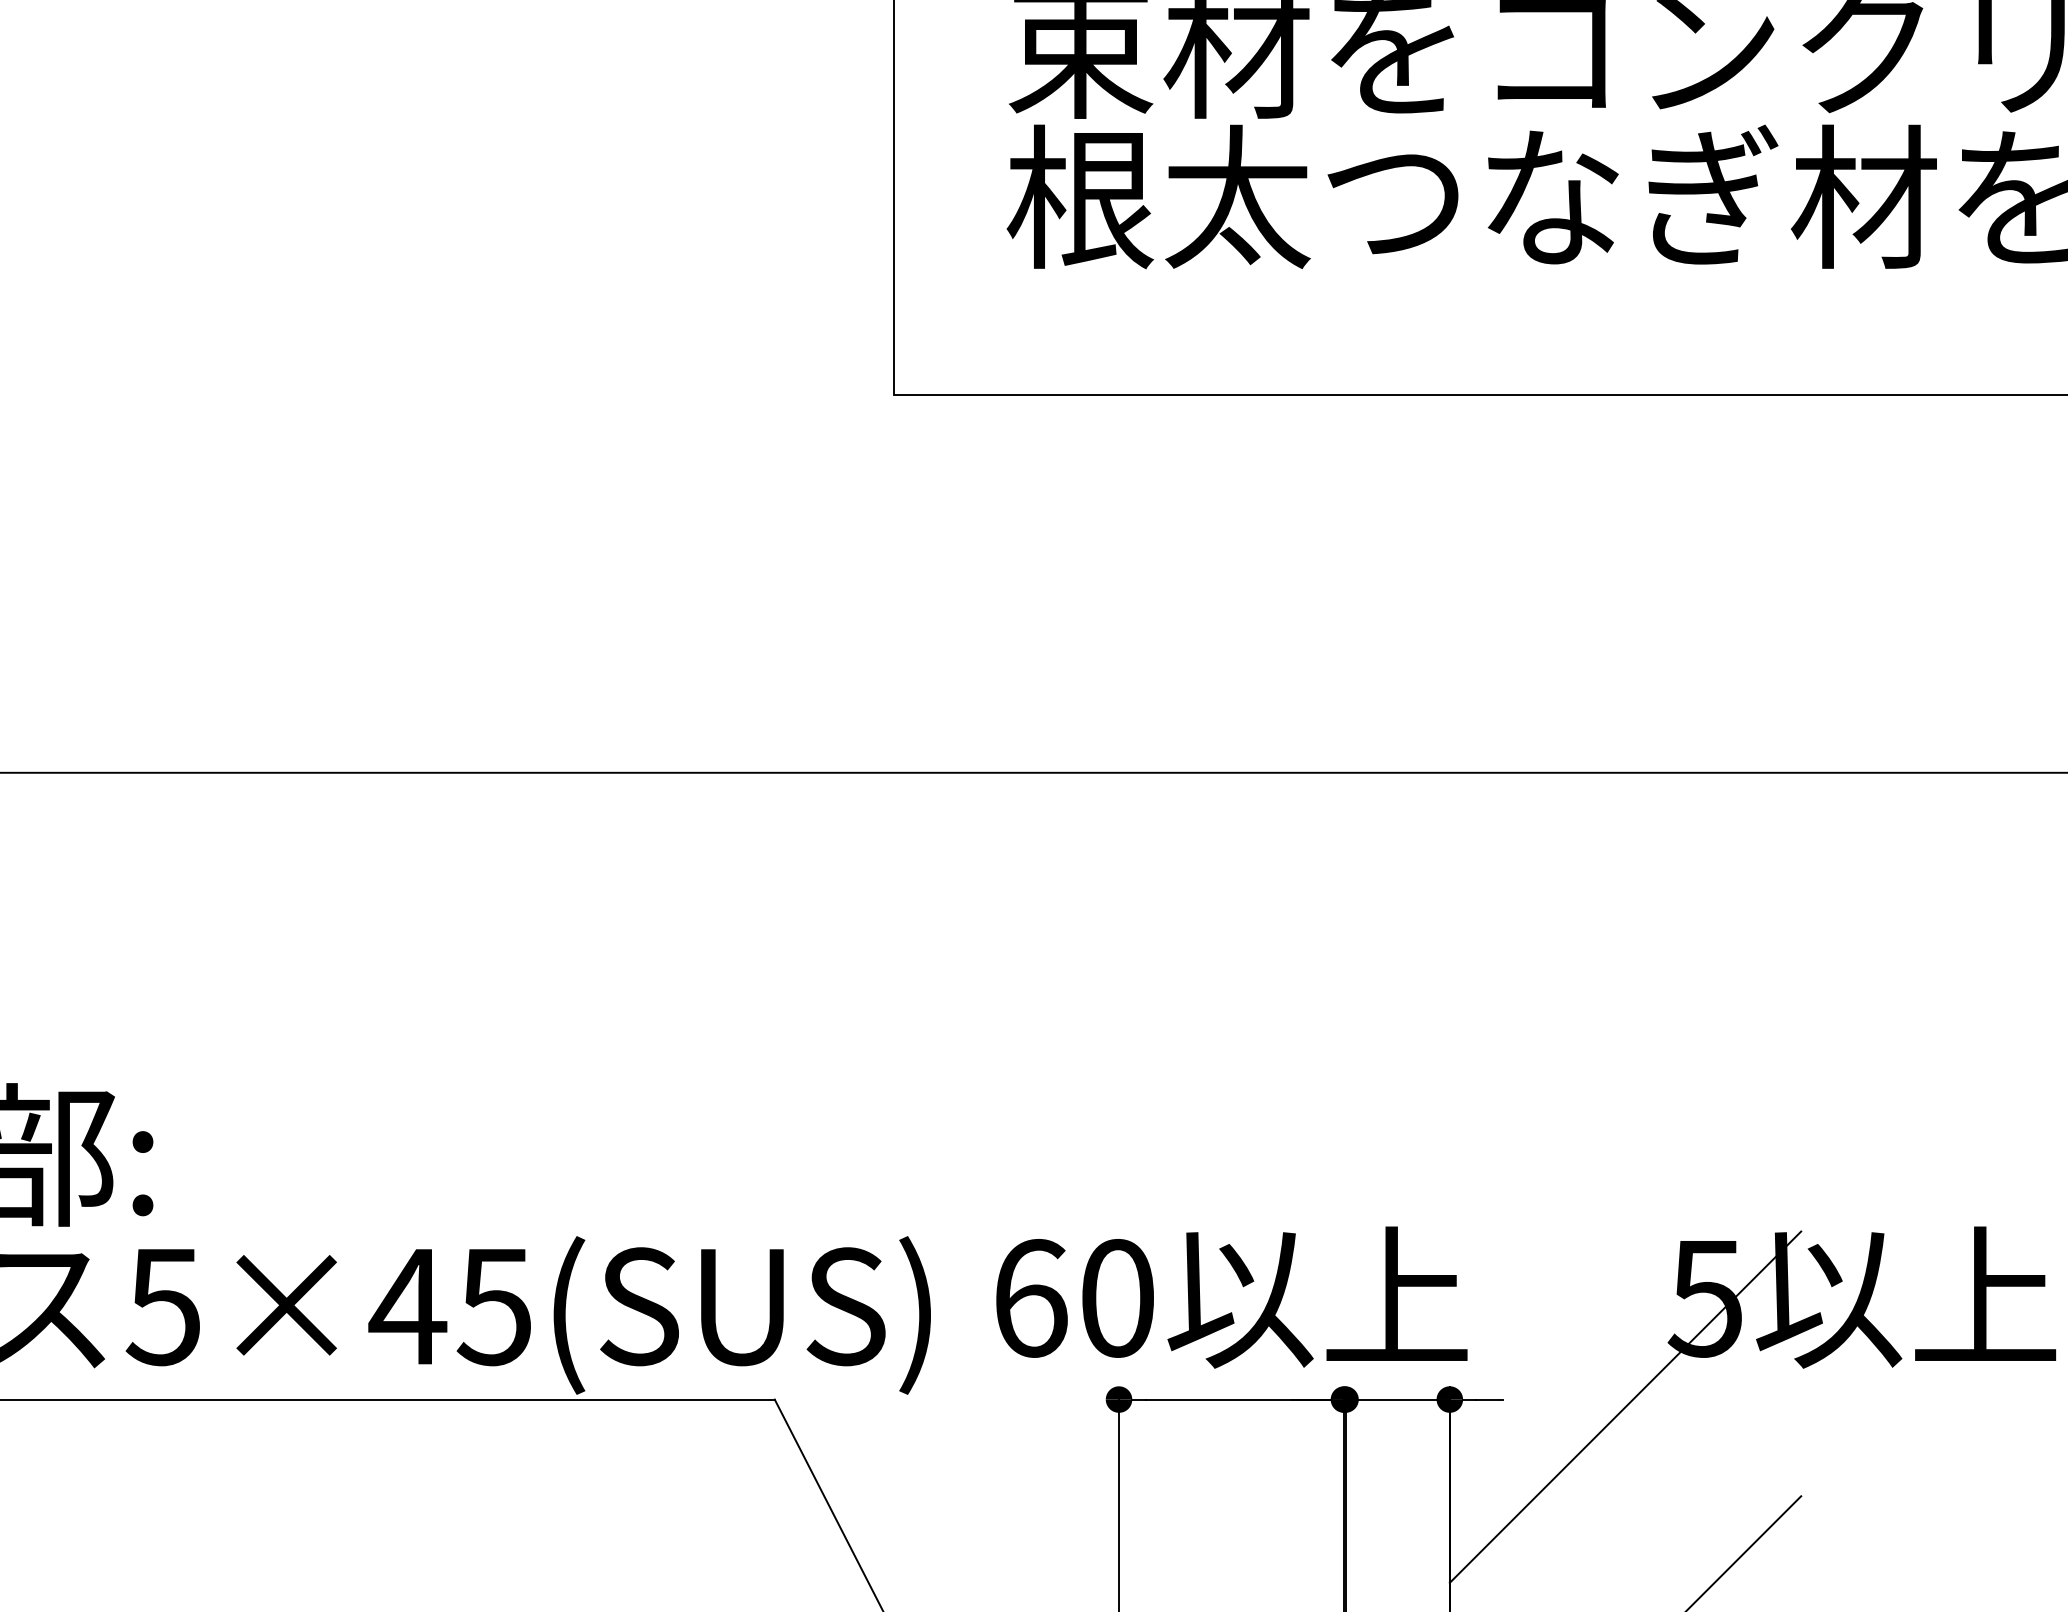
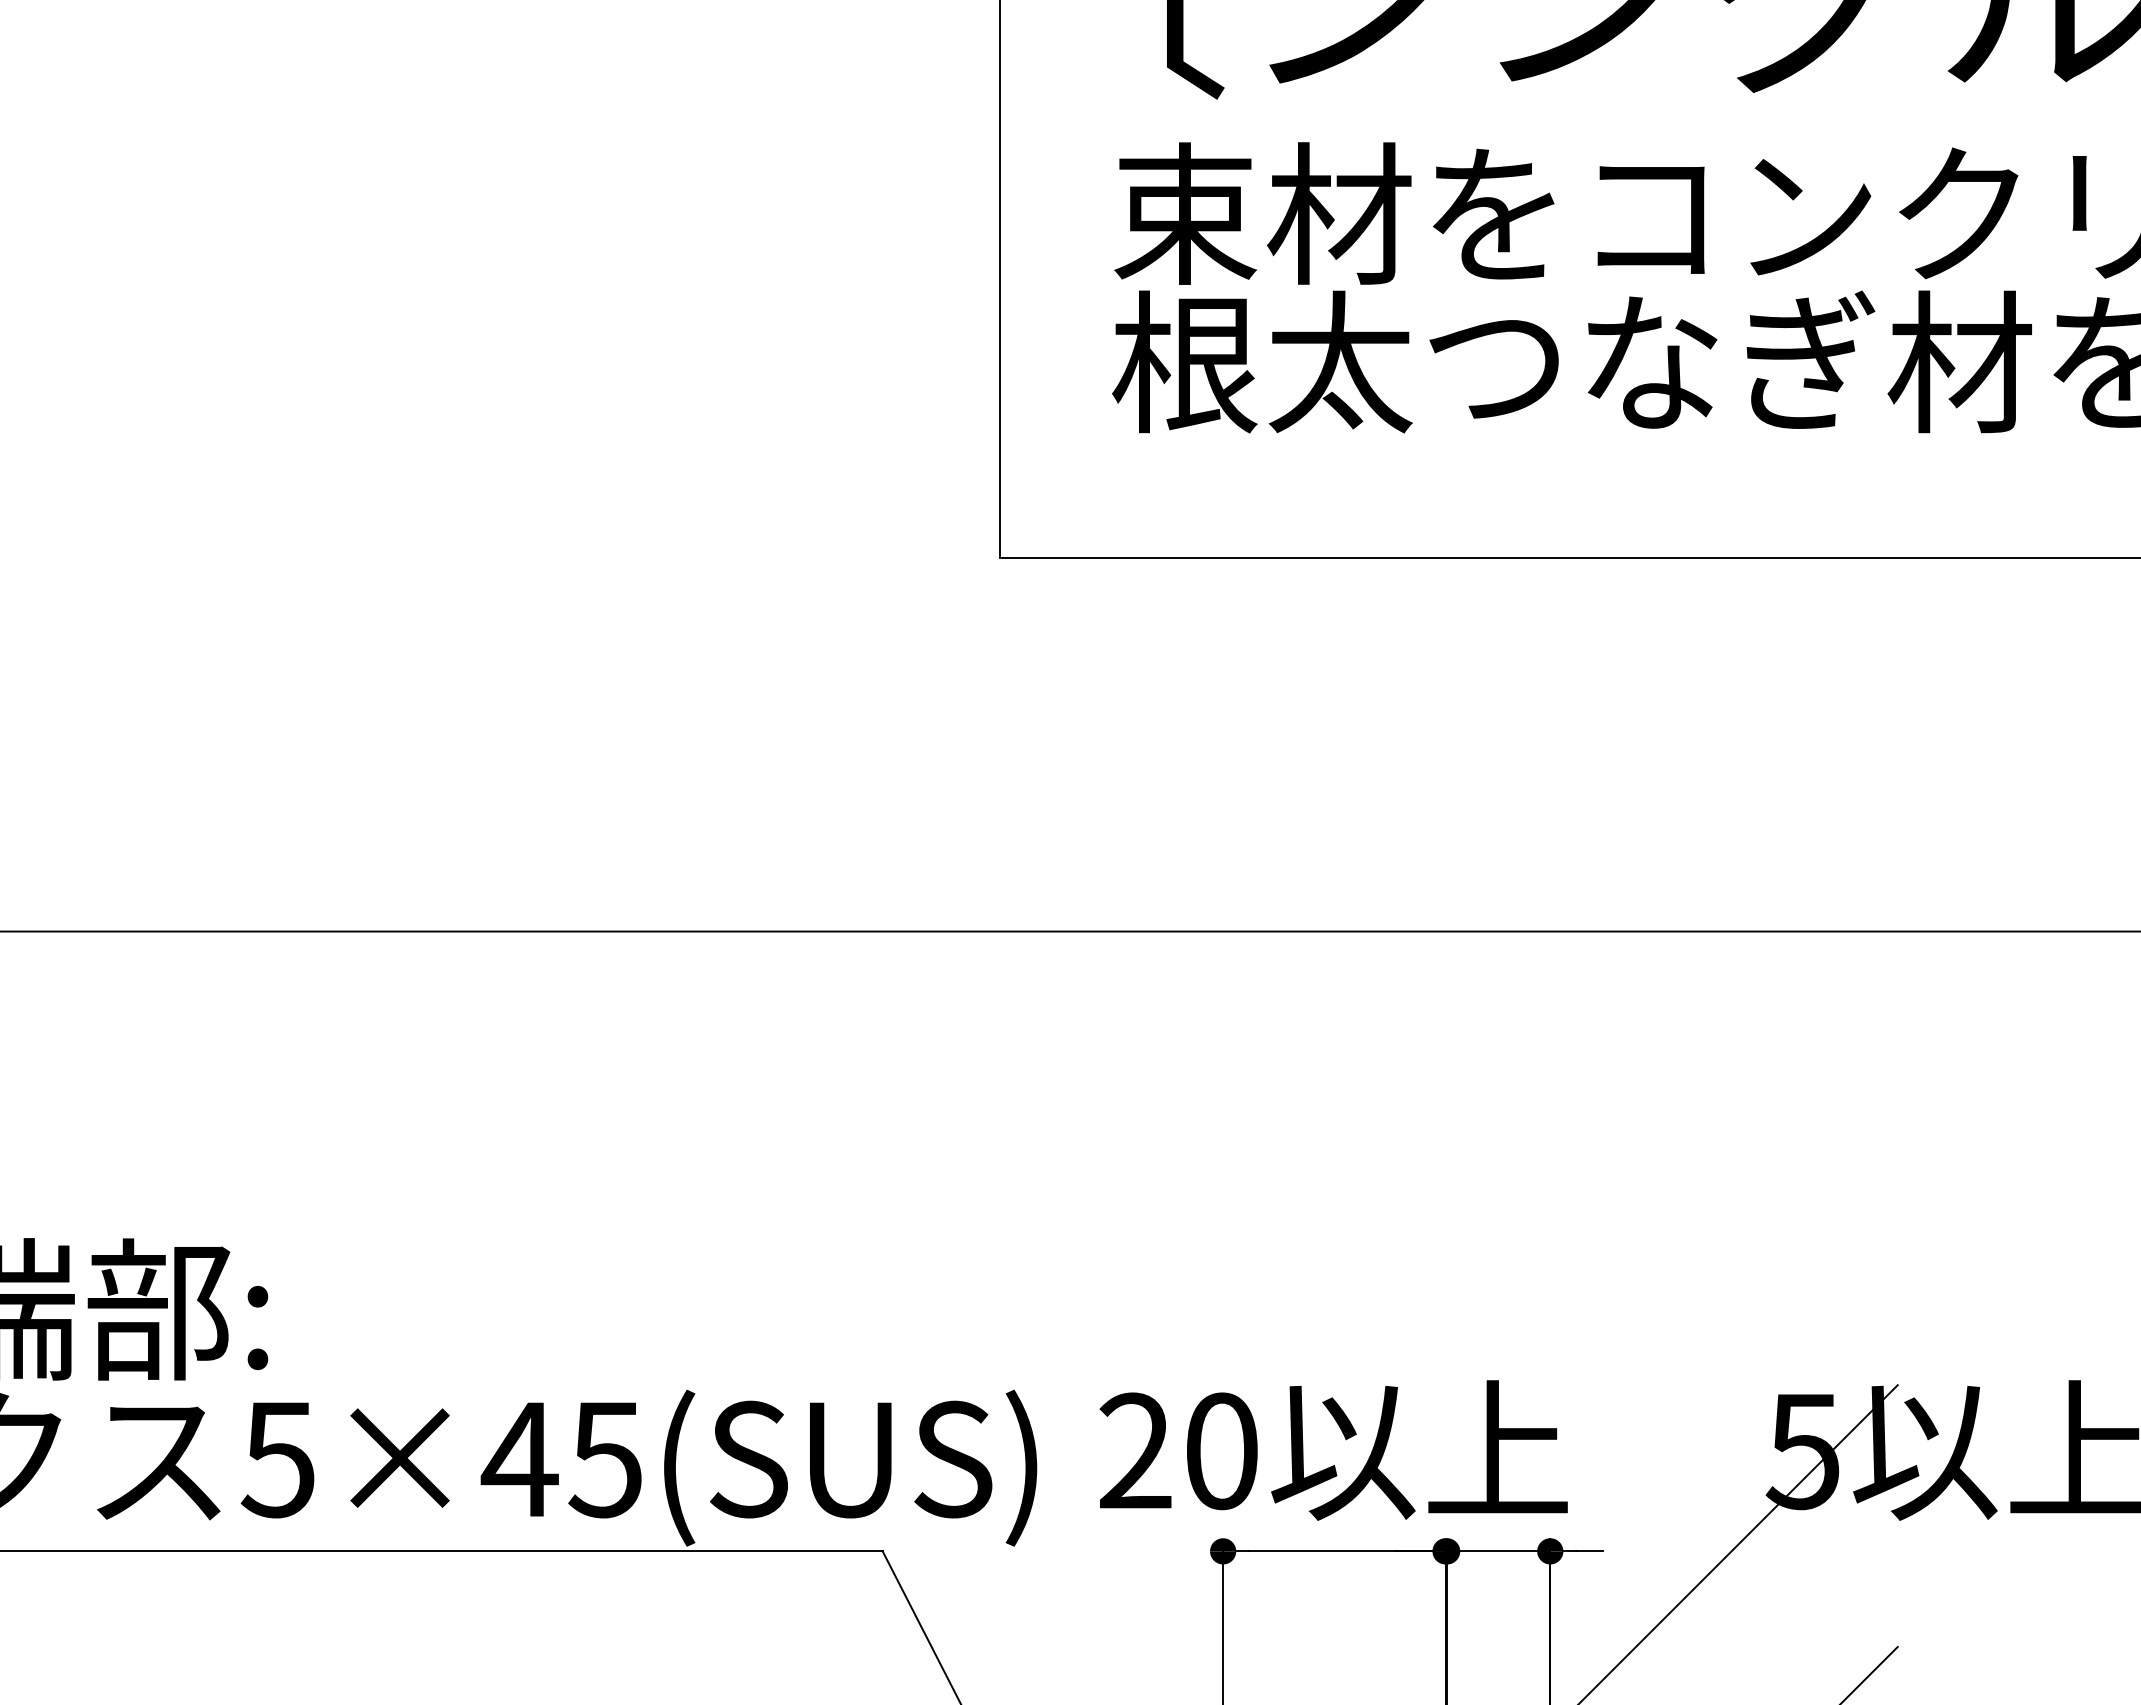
text: (1030, 1298) -> (1135, 1451), 60 -> 20

